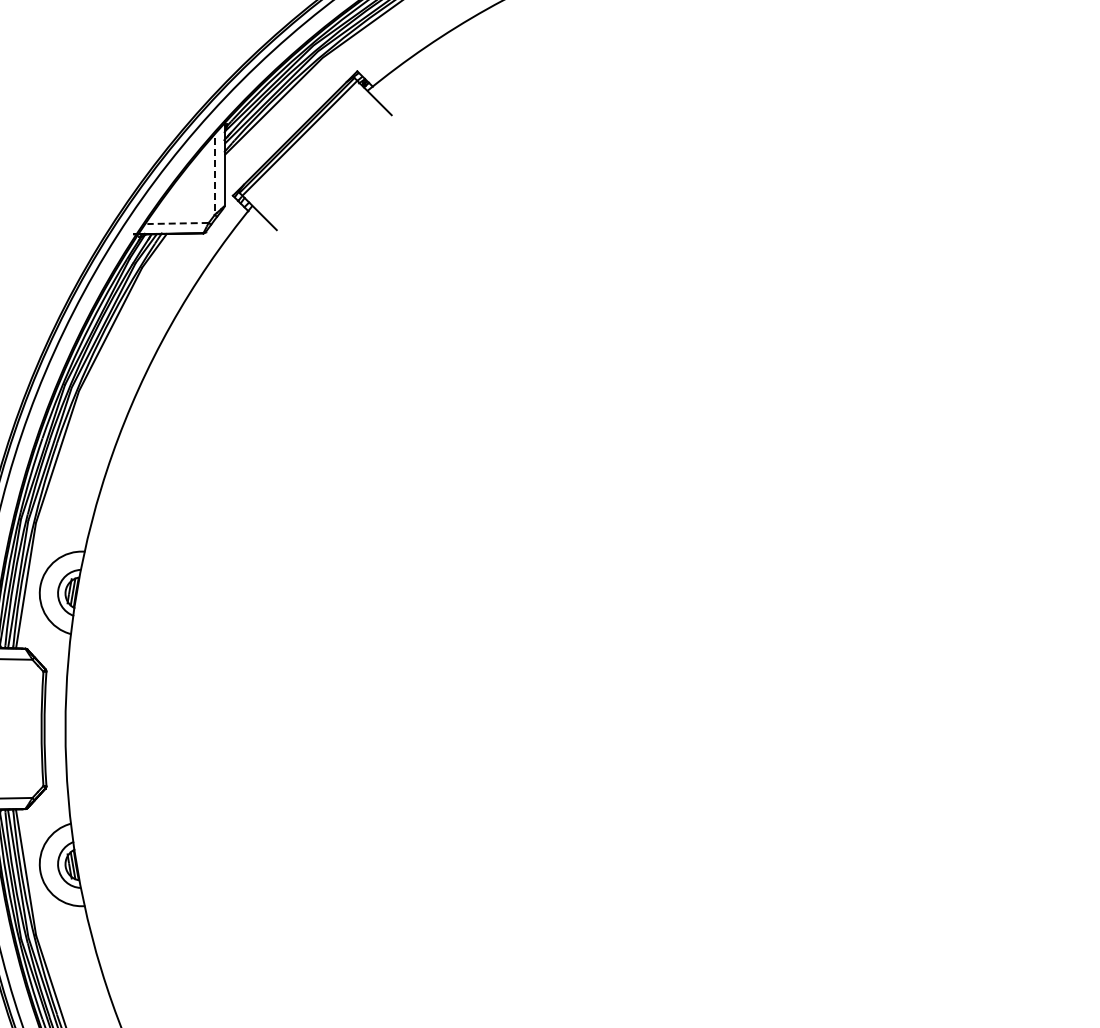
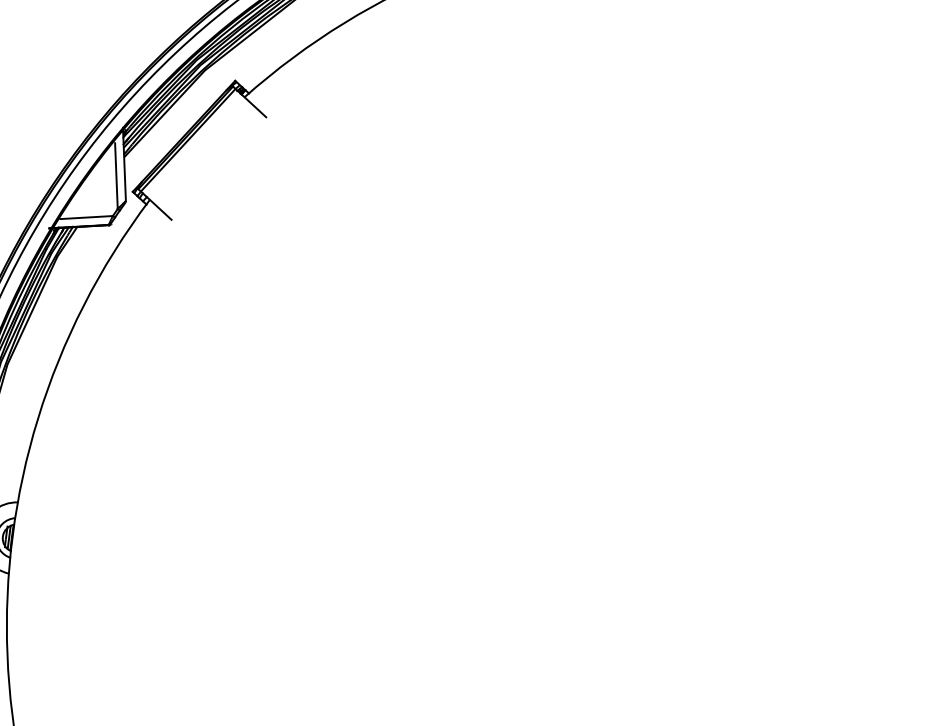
line: (214, 177) -> (116, 176), dashed -> solid
line: (178, 223) -> (86, 217), dashed -> solid

